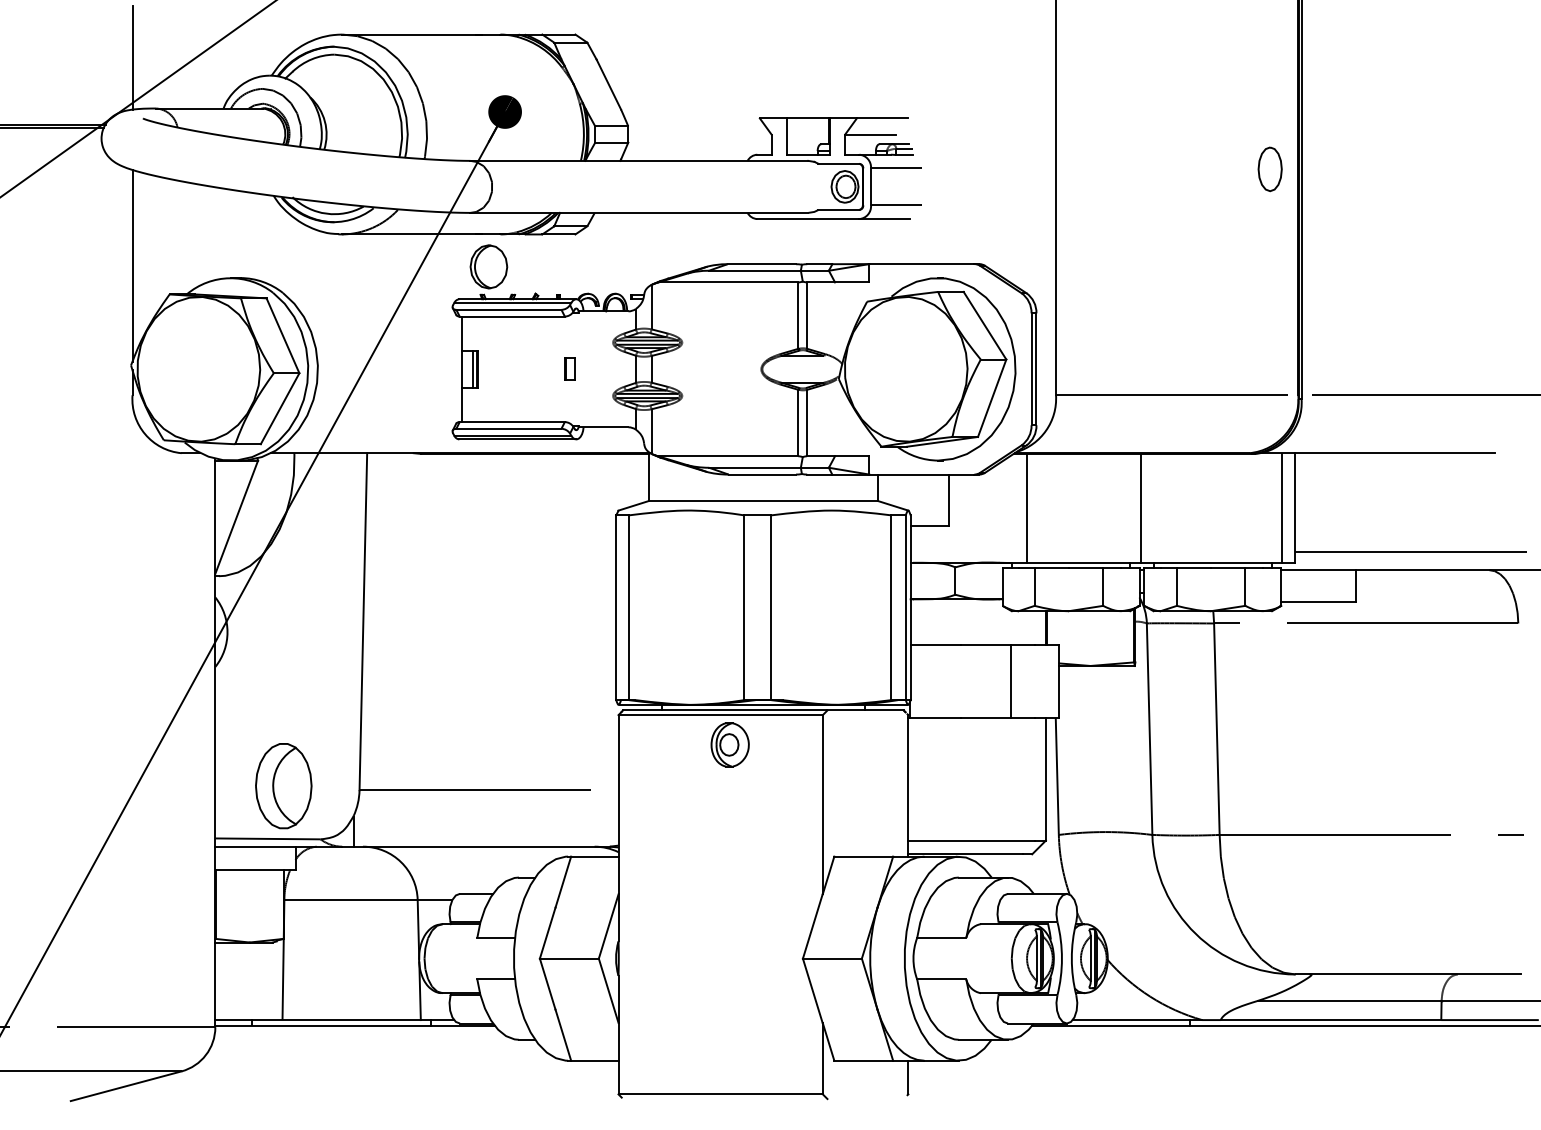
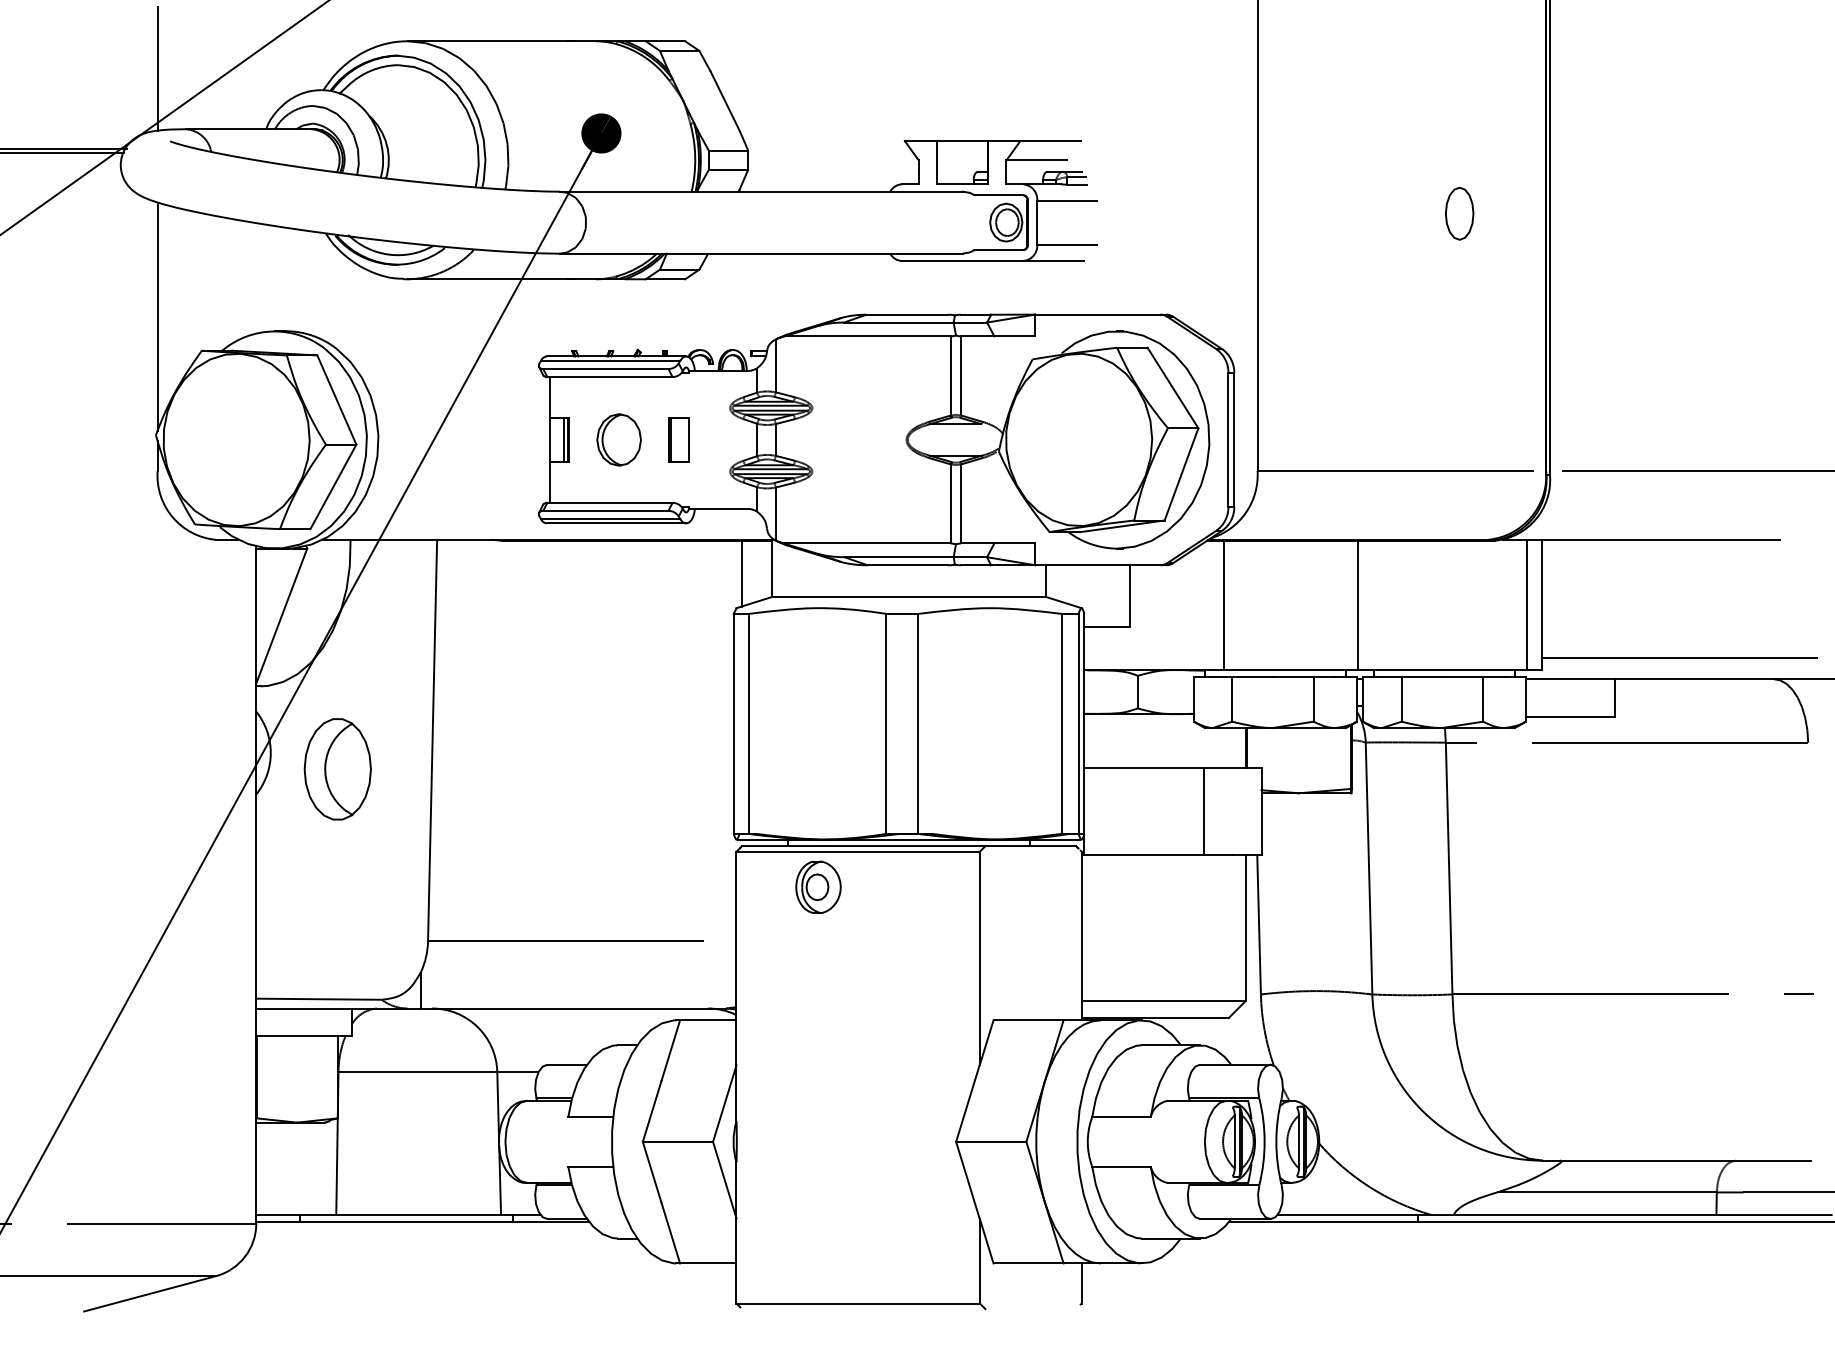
part: (1270, 169) -> (1459, 213), moved
part: (488, 266) -> (618, 439), moved
part: (569, 368) -> (678, 439), size x1.67
line: (622, 481) -> (741, 573), added
part: (730, 744) -> (818, 886), moved
part: (283, 786) -> (337, 769), moved

